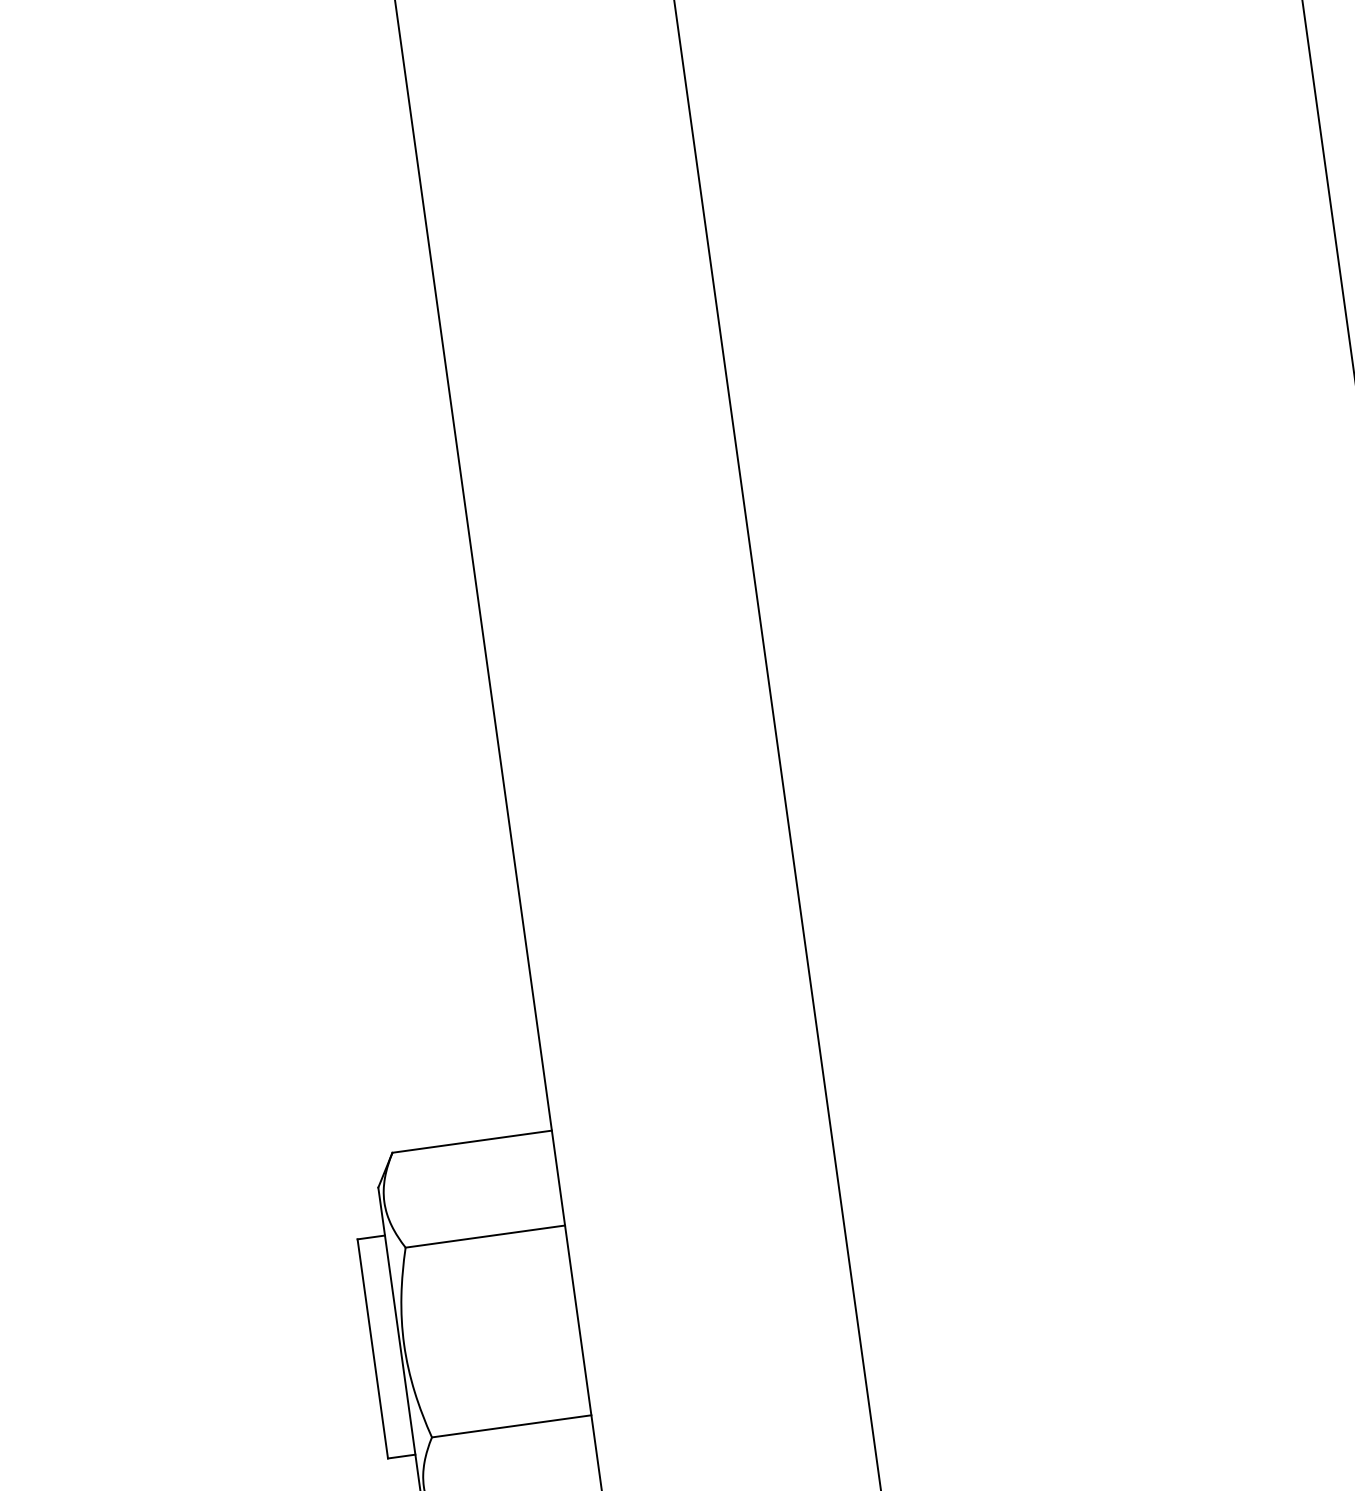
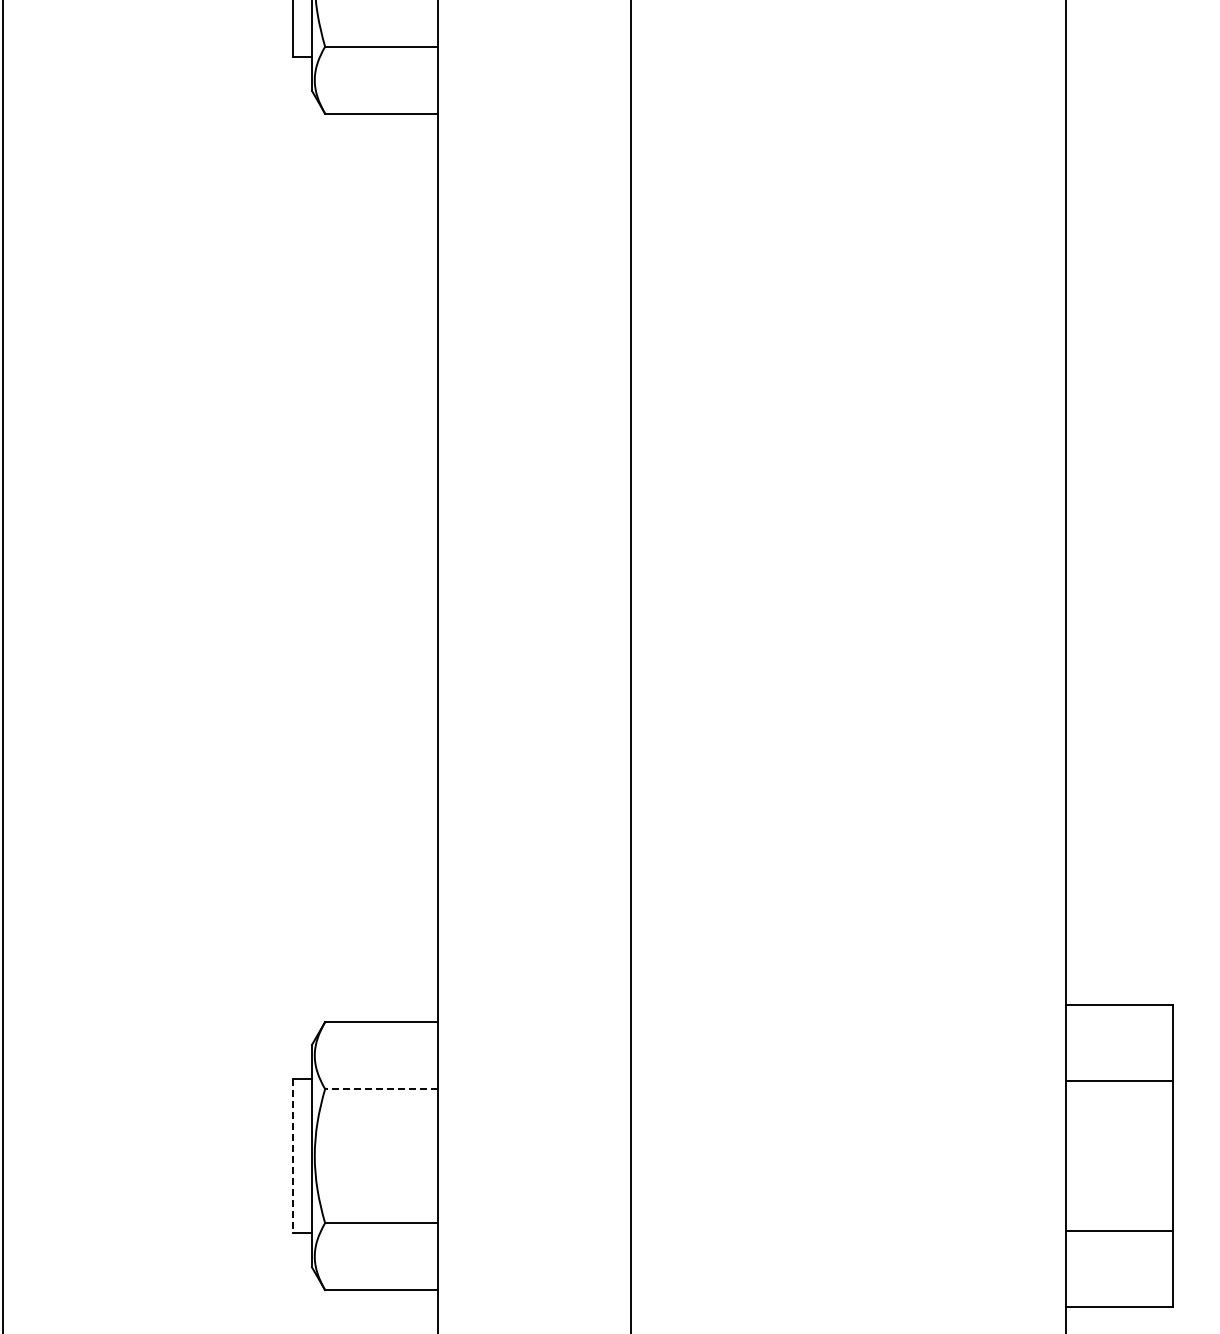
line: (484, 1237) -> (380, 1089), solid -> dashed
line: (372, 1349) -> (292, 1156), solid -> dashed

